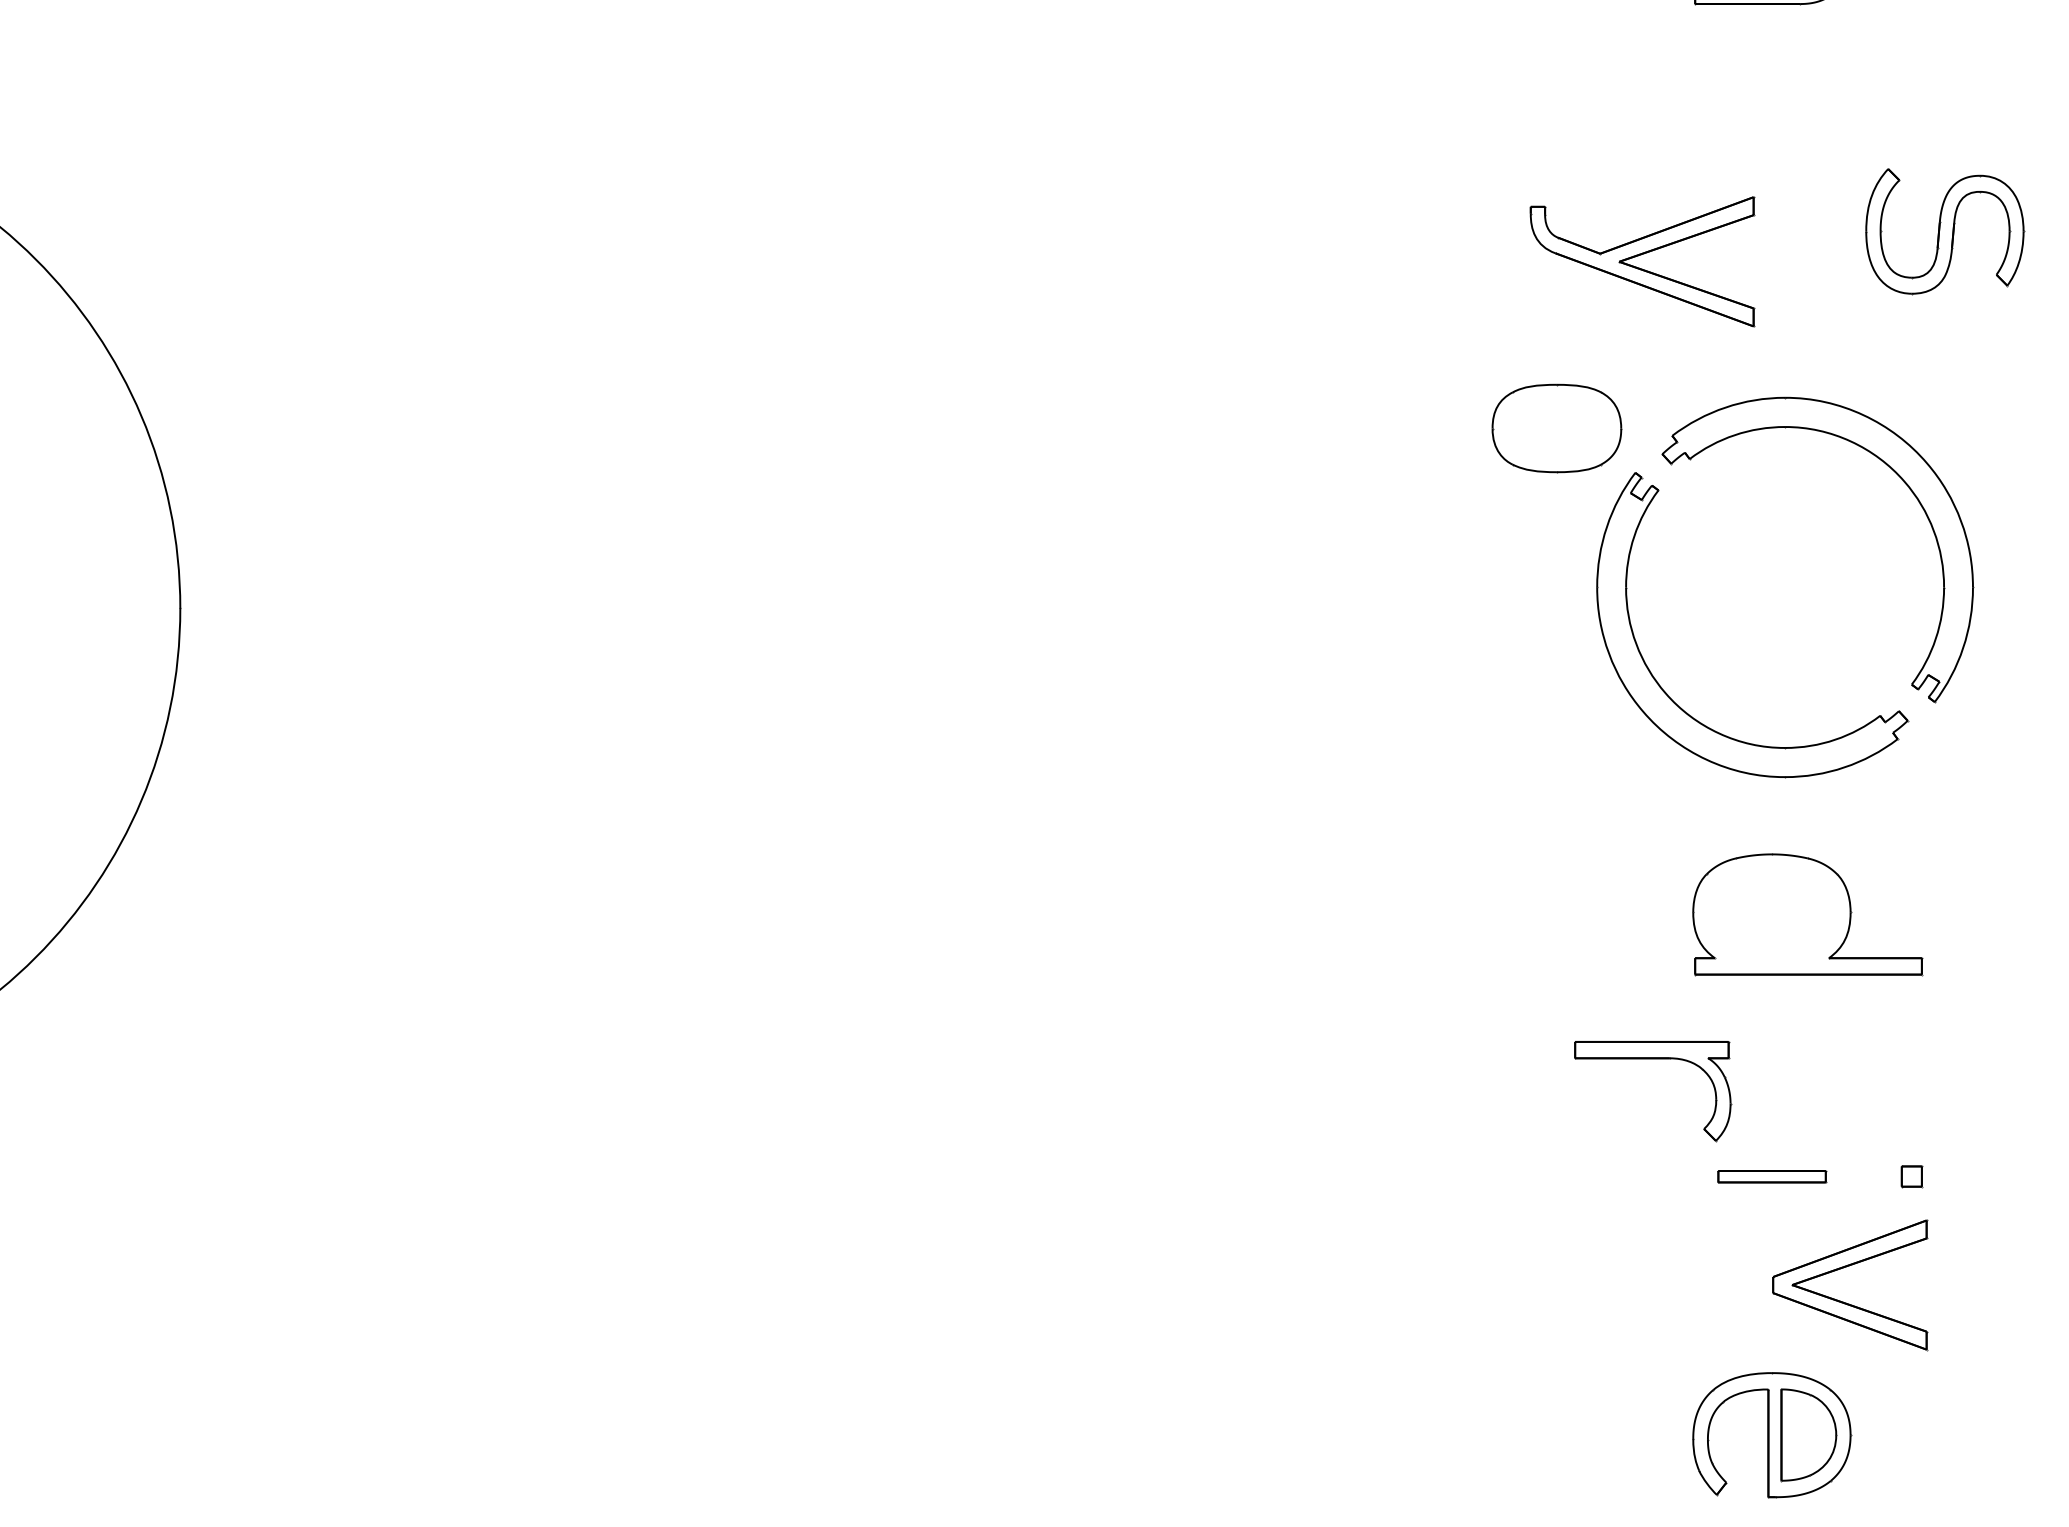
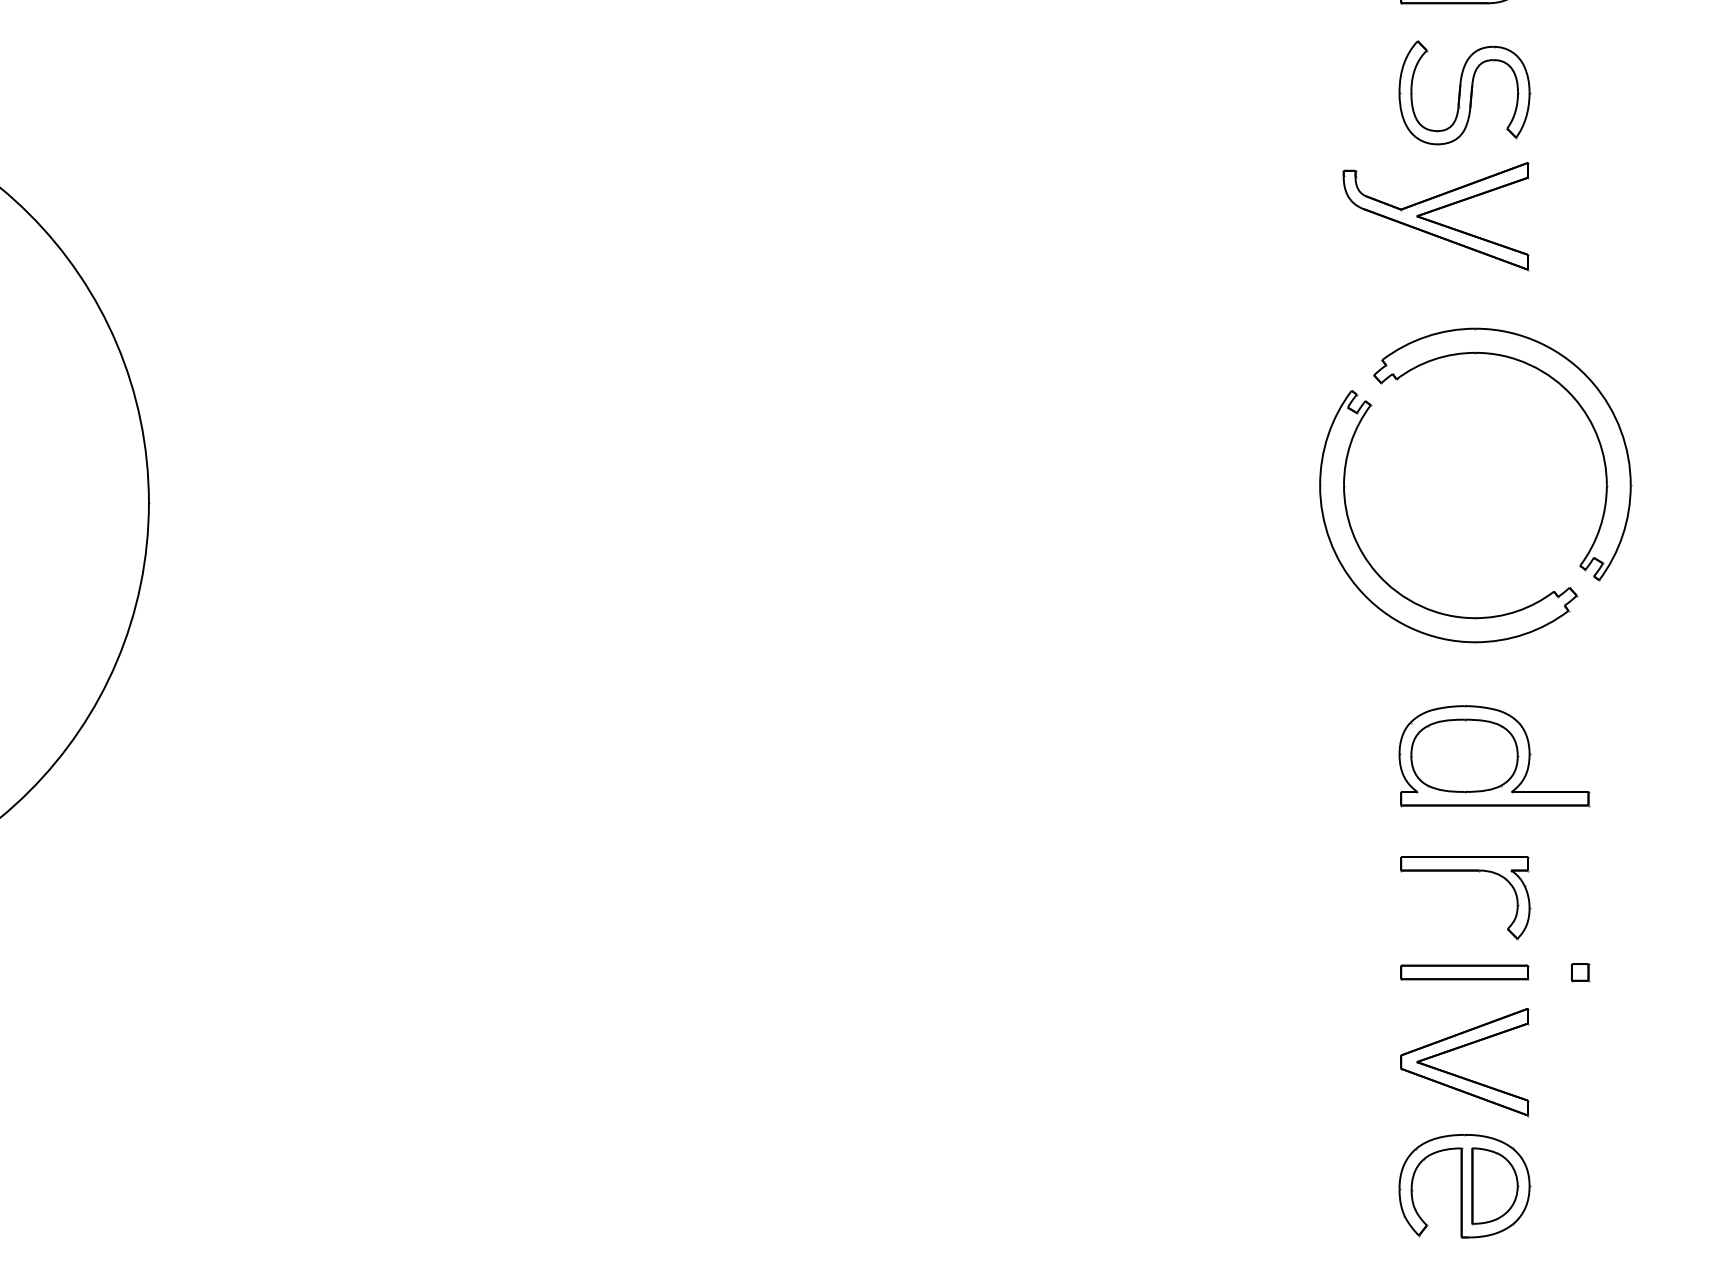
part: (1945, 231) -> (1465, 92), moved
part: (1641, 255) -> (1435, 211), moved
part: (1556, 428) -> (1464, 755), moved
part: (1653, 1059) -> (1465, 871), moved
part: (1772, 1176) -> (1465, 972), size x1.43
part: (1843, 1301) -> (1459, 1075), moved

